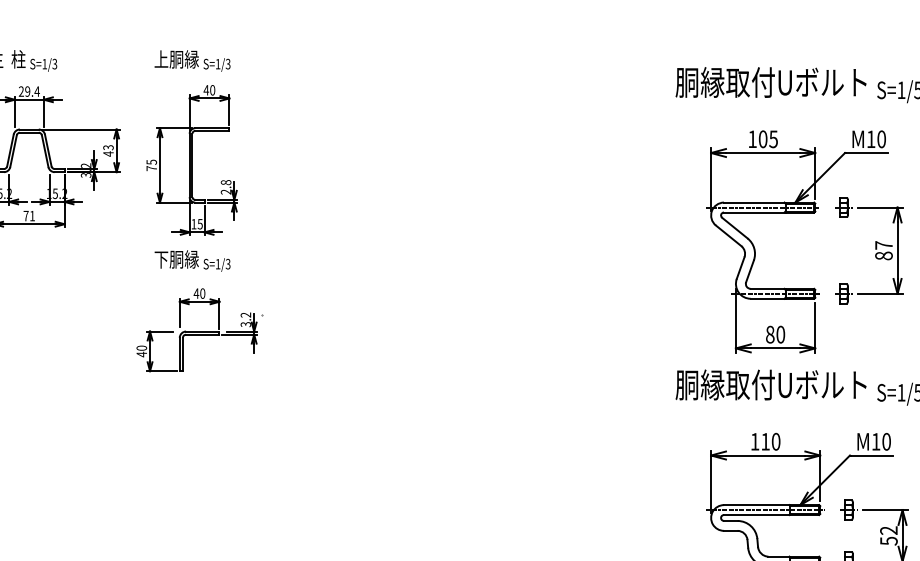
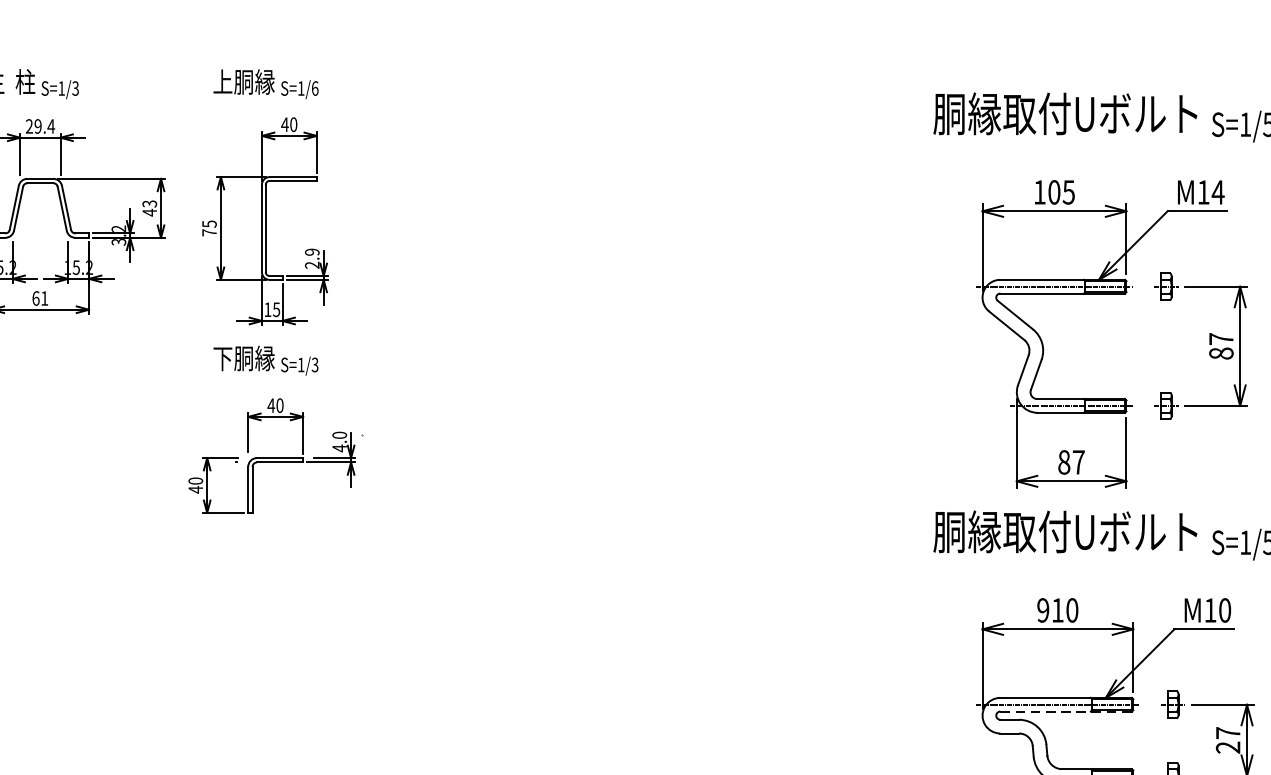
text: (227, 63) -> (314, 87), S=1/3 -> S=1/6
text: (881, 139) -> (1217, 192), M10 -> M14
text: (226, 182) -> (312, 252), 2.8 -> 2.9
text: (25, 215) -> (35, 297), 71 -> 61
text: (245, 319) -> (339, 441), 3.2 -> 4.0
text: (780, 334) -> (1078, 462), 80 -> 87
text: (754, 441) -> (1042, 609), 110 -> 910
line: (771, 515) -> (1065, 712), solid -> dashed
text: (888, 535) -> (1227, 739), 52 -> 27

